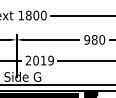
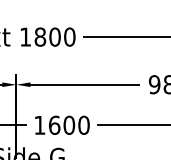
text: (39, 60) -> (61, 125), 2019 -> 1600

